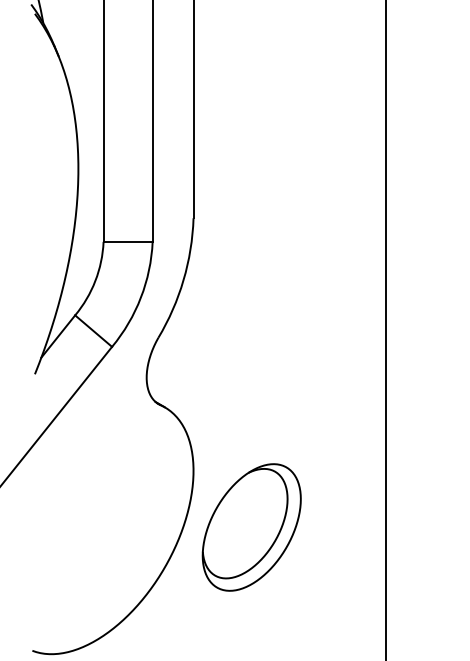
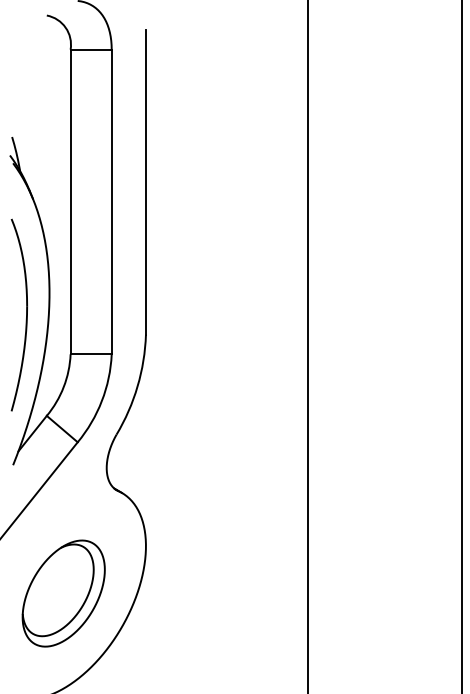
part: (50, 194) -> (26, 314), added
part: (251, 527) -> (63, 593), moved

